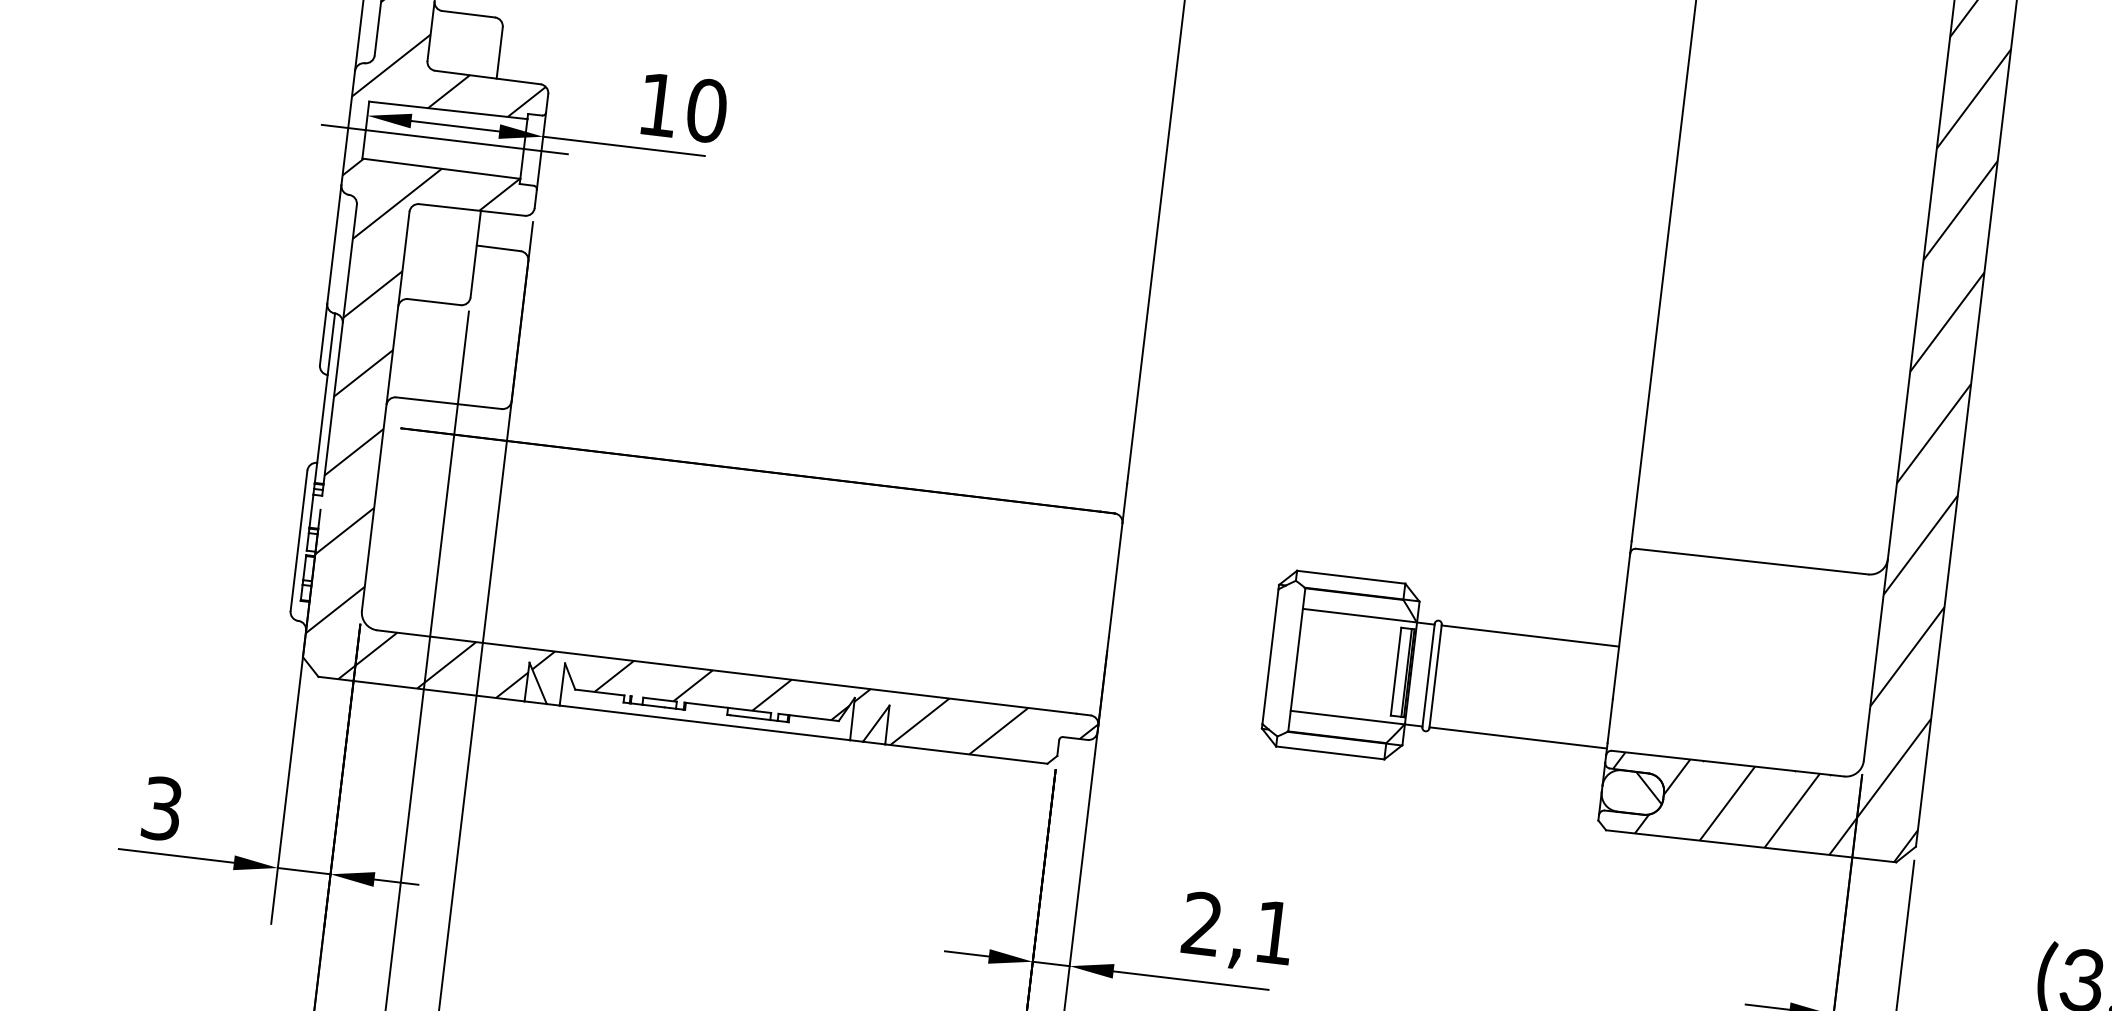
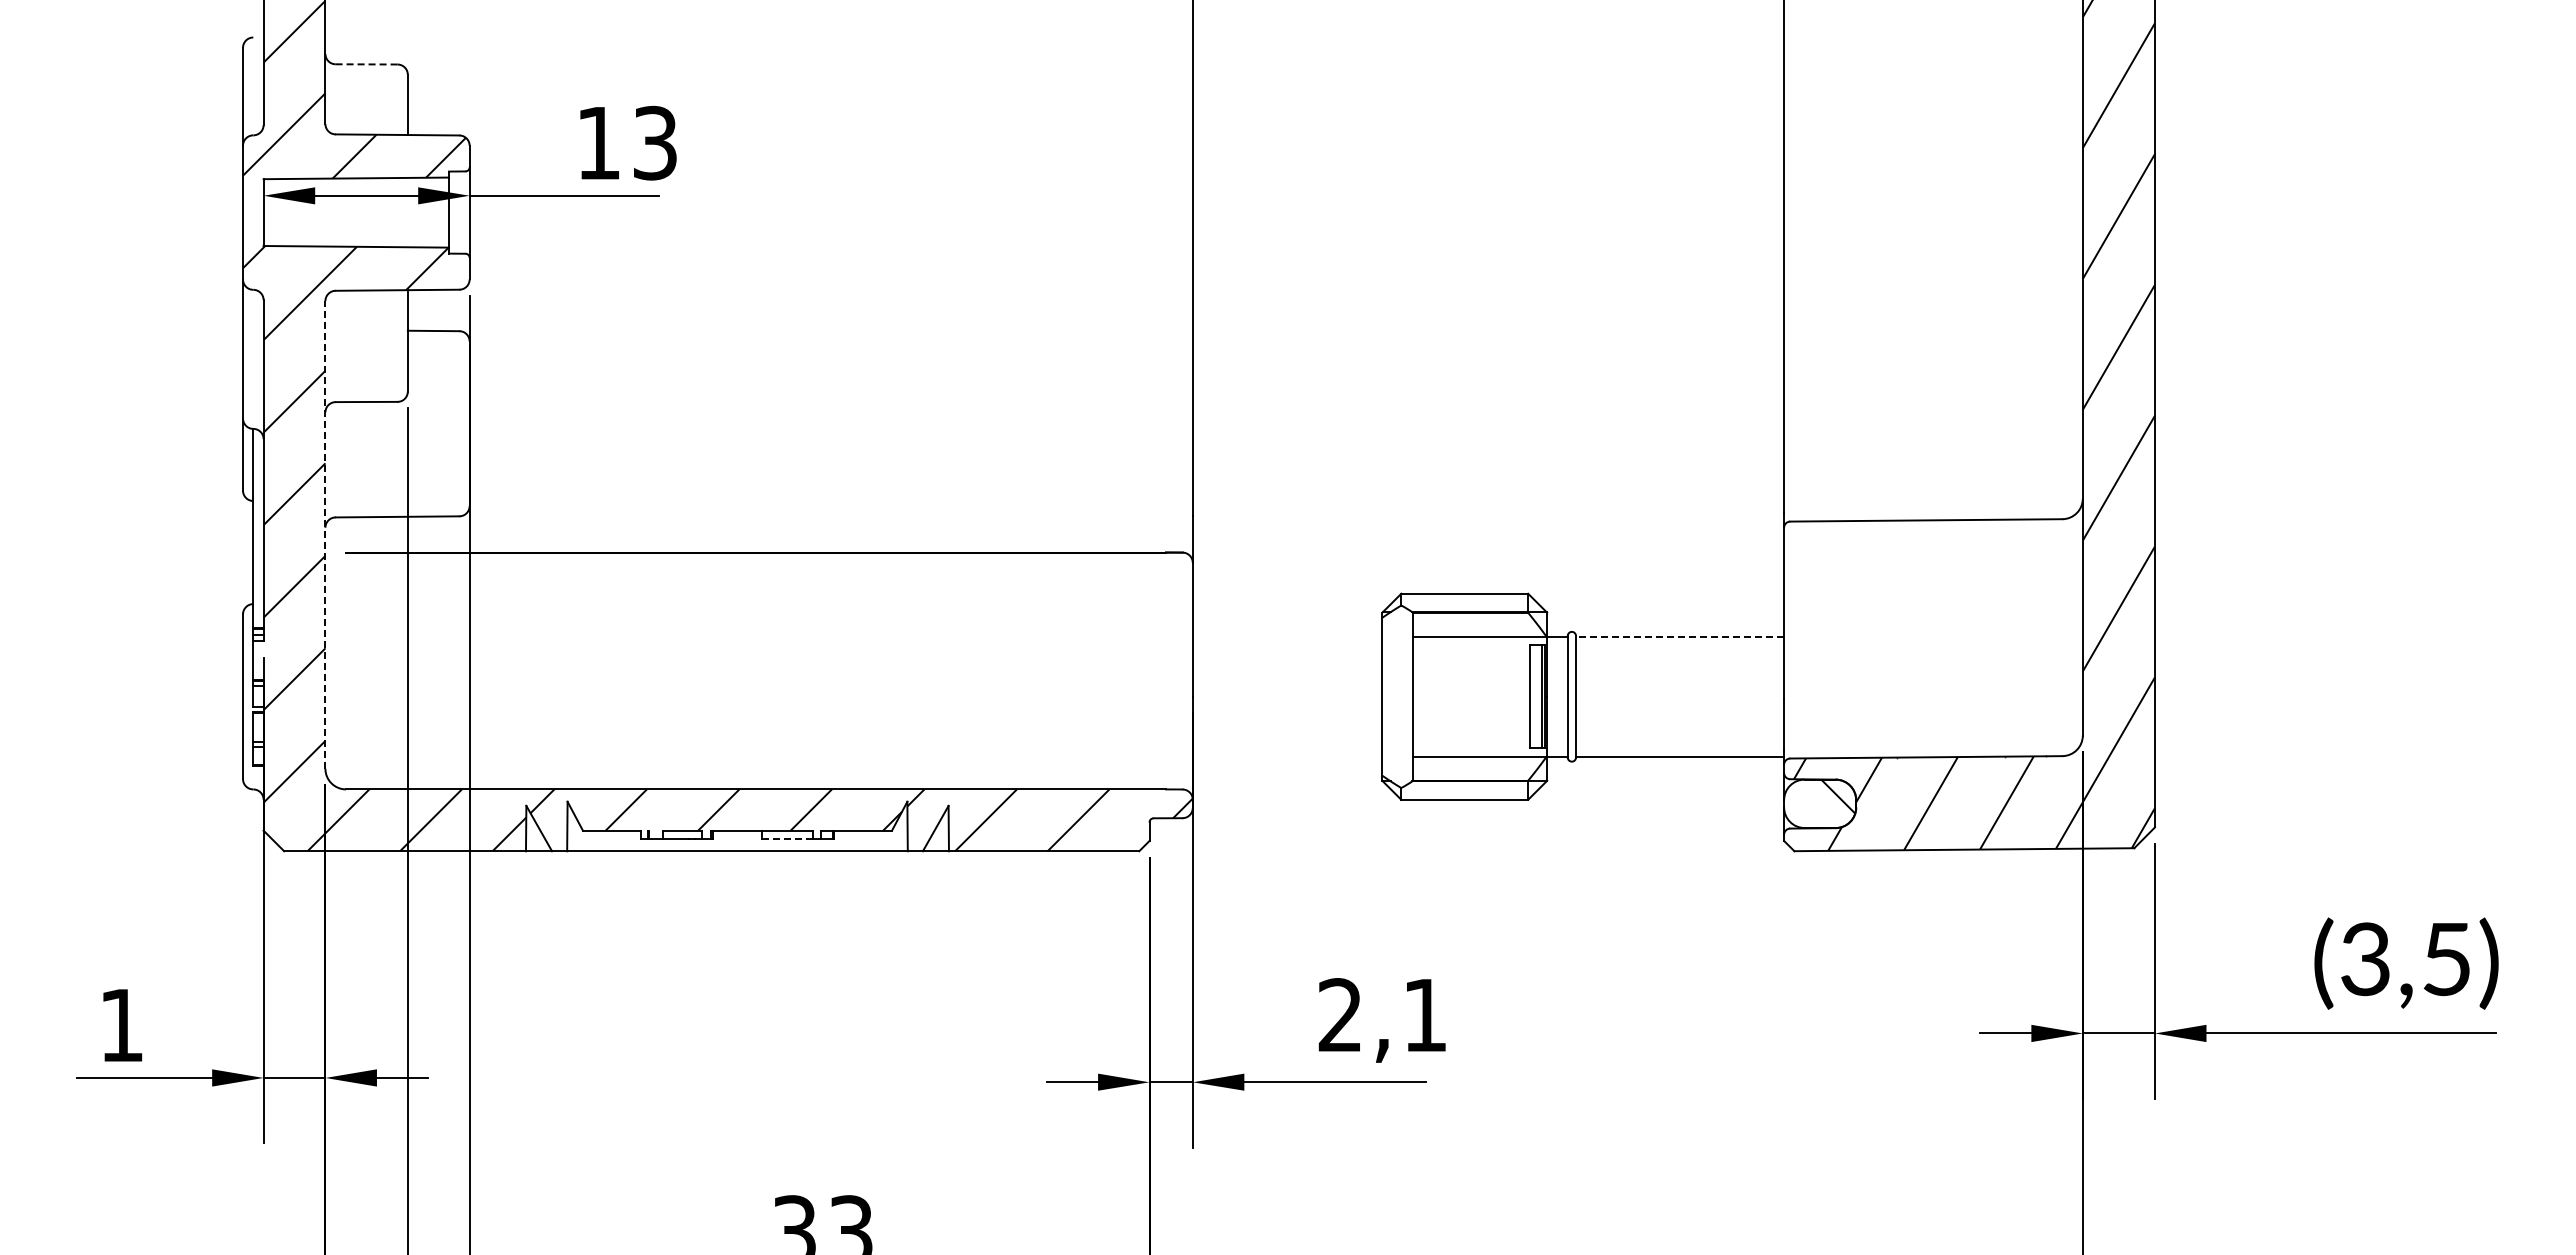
line: (468, 14) -> (366, 64), solid -> dashed
text: (707, 110) -> (655, 142), 10 -> 13
line: (445, 139) -> (356, 212), removed
line: (385, 410) -> (325, 534), solid -> dashed
line: (1529, 636) -> (1679, 637), solid -> dashed
line: (749, 717) -> (788, 838), solid -> dashed
text: (161, 808) -> (121, 1025), 3 -> 1

